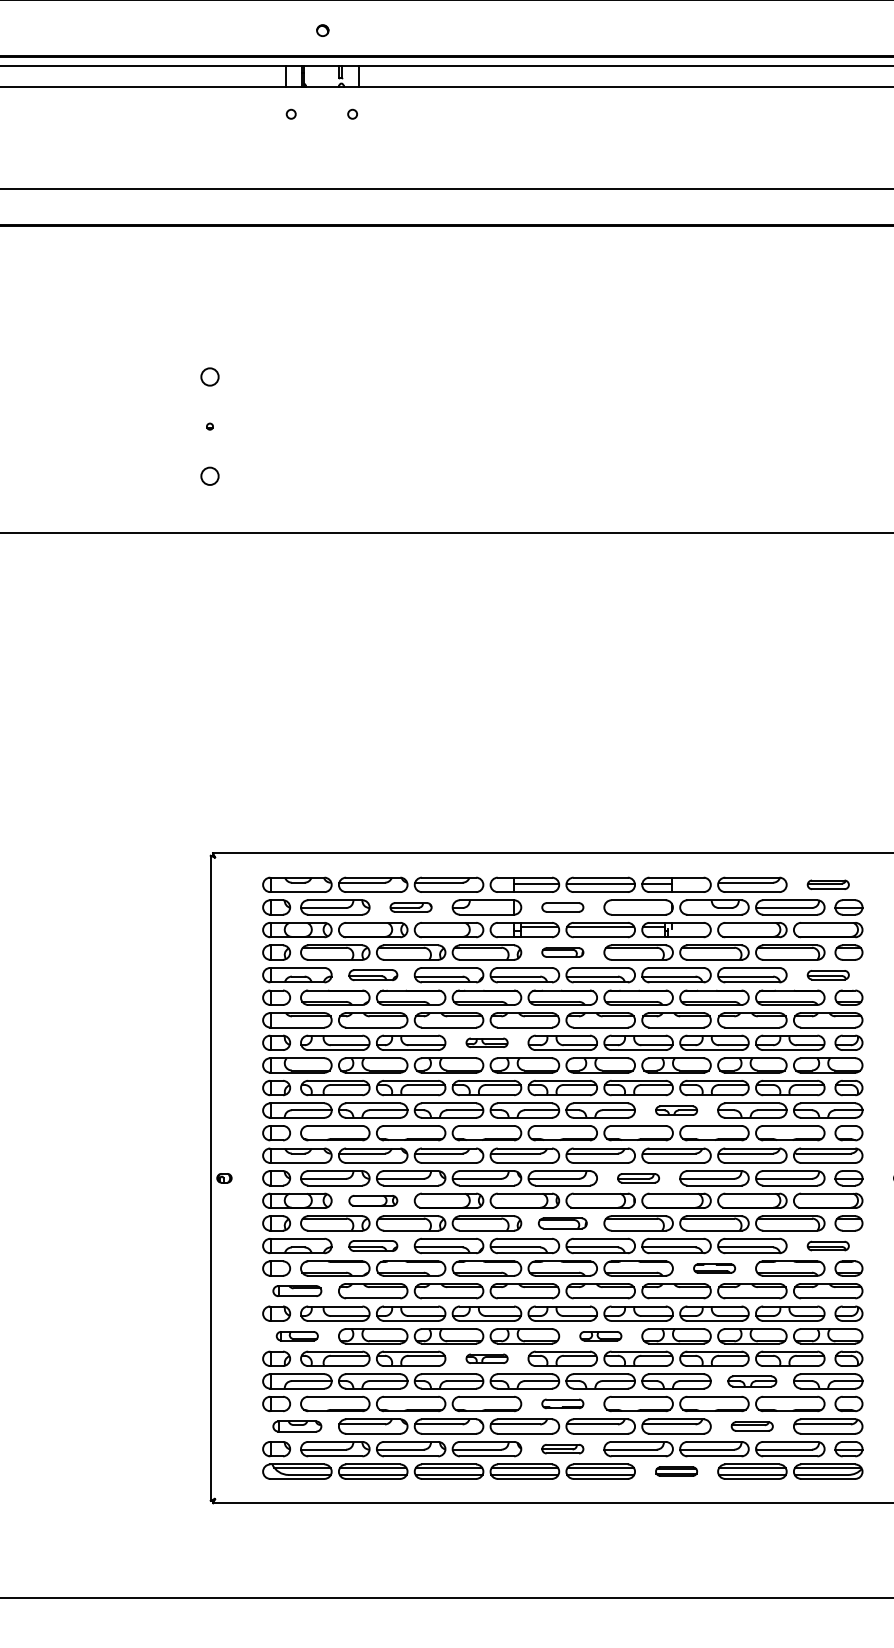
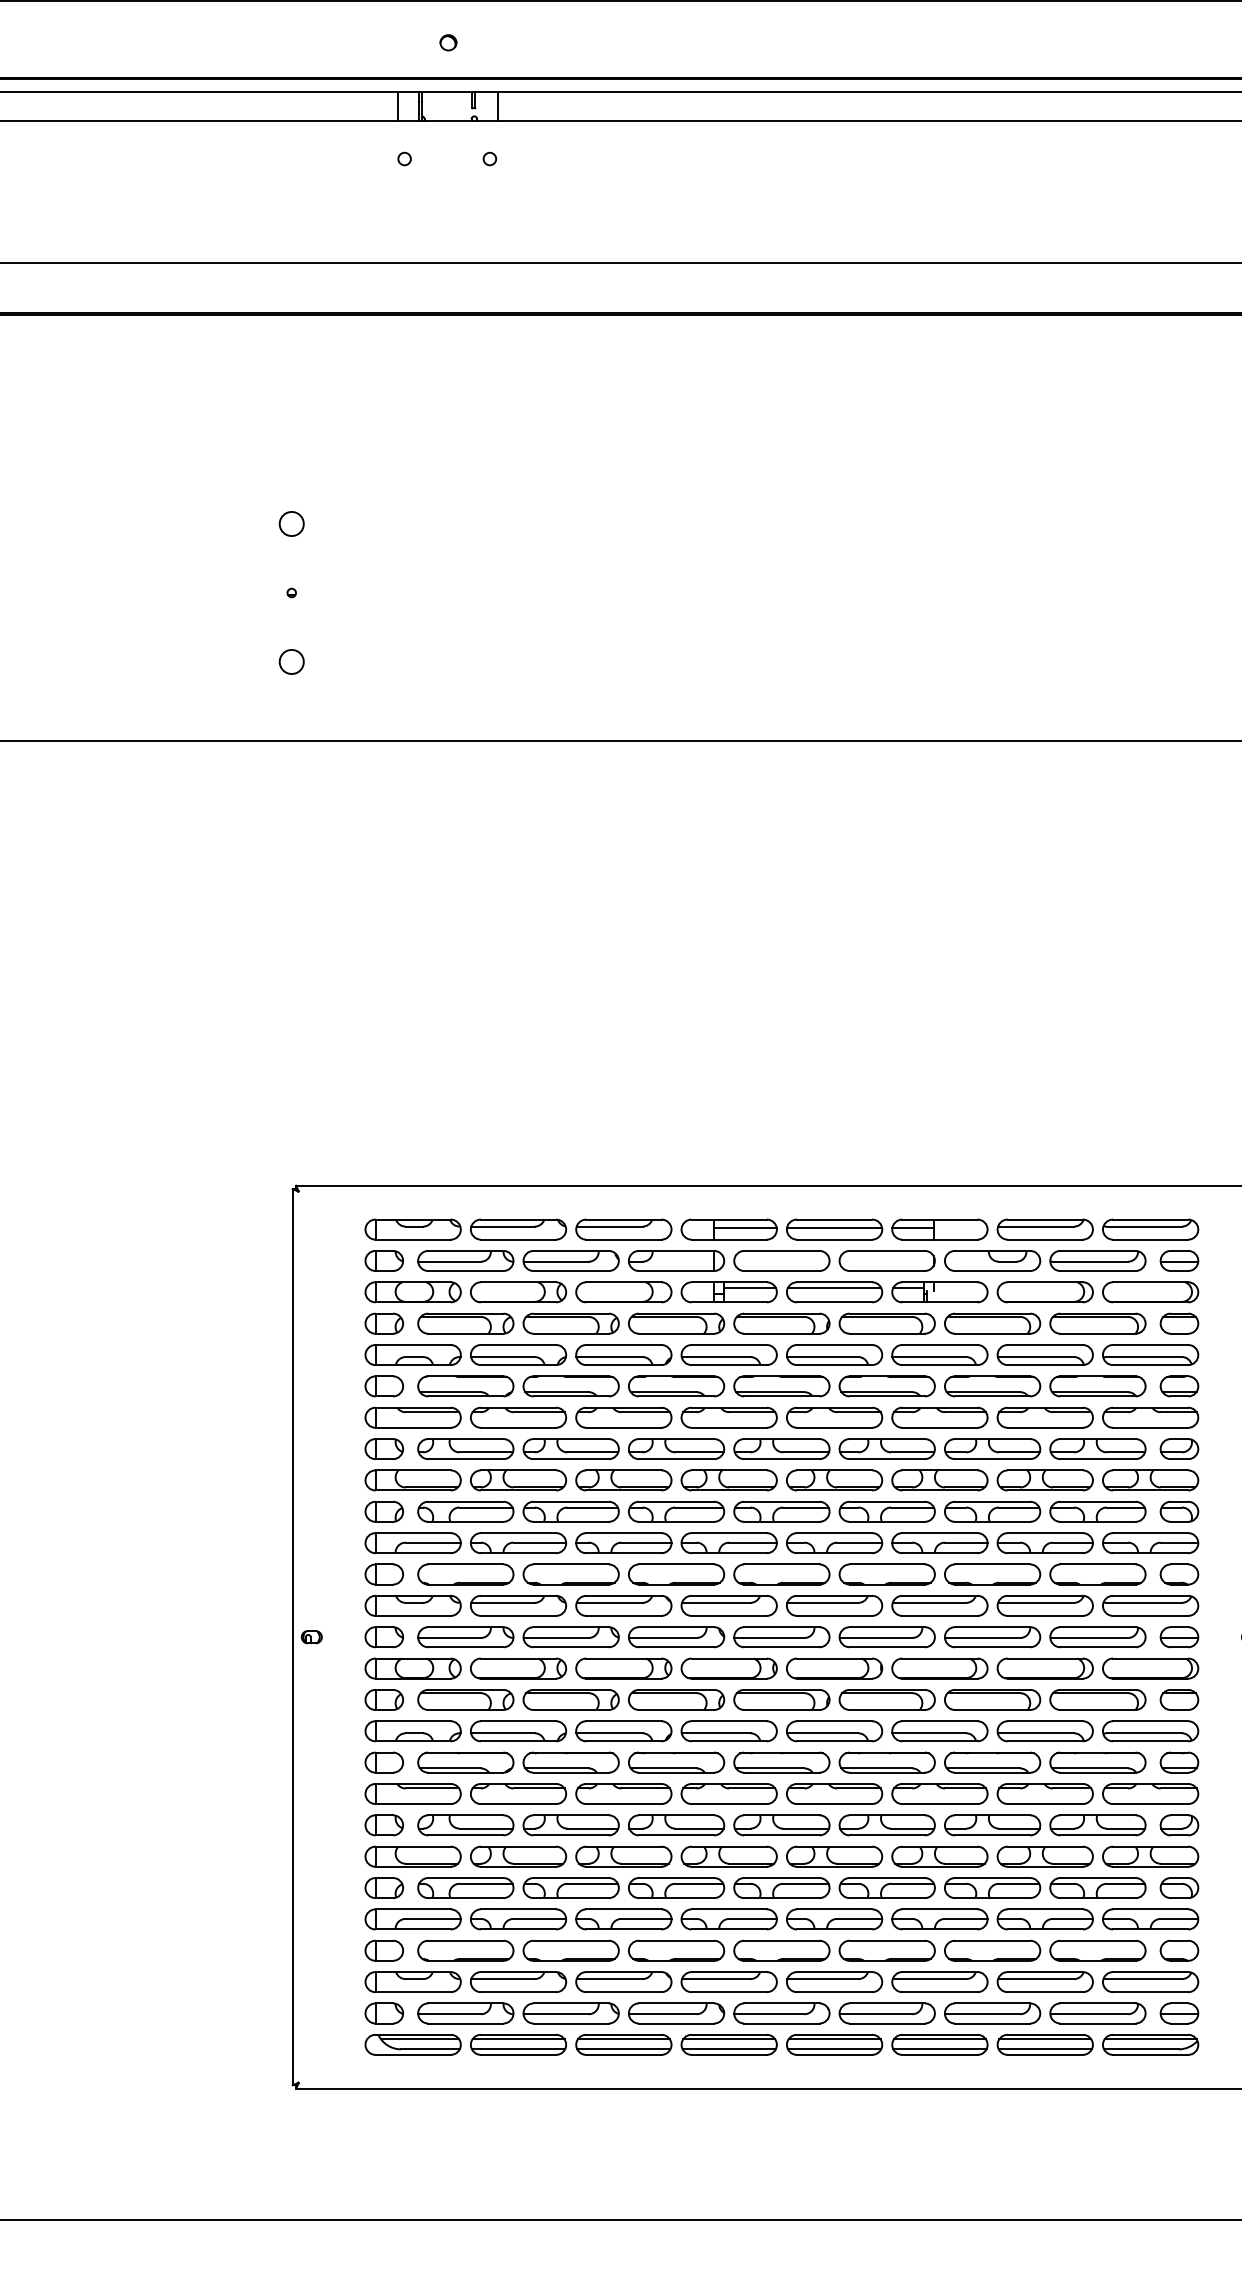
part: (828, 884) -> (1150, 1229), size x1.67
part: (410, 907) -> (570, 1260), size x1.67
part: (562, 907) -> (781, 1260), size x1.67
part: (562, 952) -> (781, 1323), size x1.67
part: (373, 974) -> (518, 1354), size x1.43
part: (828, 974) -> (1150, 1354), size x1.67
part: (486, 1042) -> (676, 1448), size x1.67
part: (676, 1110) -> (939, 1543), size x1.67
part: (638, 1178) -> (886, 1637), size x1.67
part: (373, 1200) -> (518, 1668), size x1.43
part: (562, 1223) -> (781, 1699), size x1.43
part: (373, 1246) -> (518, 1731), size x1.43
part: (828, 1246) -> (1150, 1731), size x1.67
part: (714, 1268) -> (992, 1762), size x1.67
part: (296, 1290) -> (412, 1793), size x1.43
part: (296, 1336) -> (412, 1856), size x1.67
part: (600, 1336) -> (834, 1856), size x1.67
part: (486, 1358) -> (676, 1887), size x1.67
part: (751, 1381) -> (1044, 1919), size x1.43
part: (562, 1403) -> (781, 1950), size x1.67
part: (296, 1426) -> (412, 1981), size x1.43
part: (751, 1426) -> (1044, 1981), size x1.67
part: (562, 1449) -> (781, 2013), size x1.67
part: (676, 1471) -> (939, 2044), size x1.67

